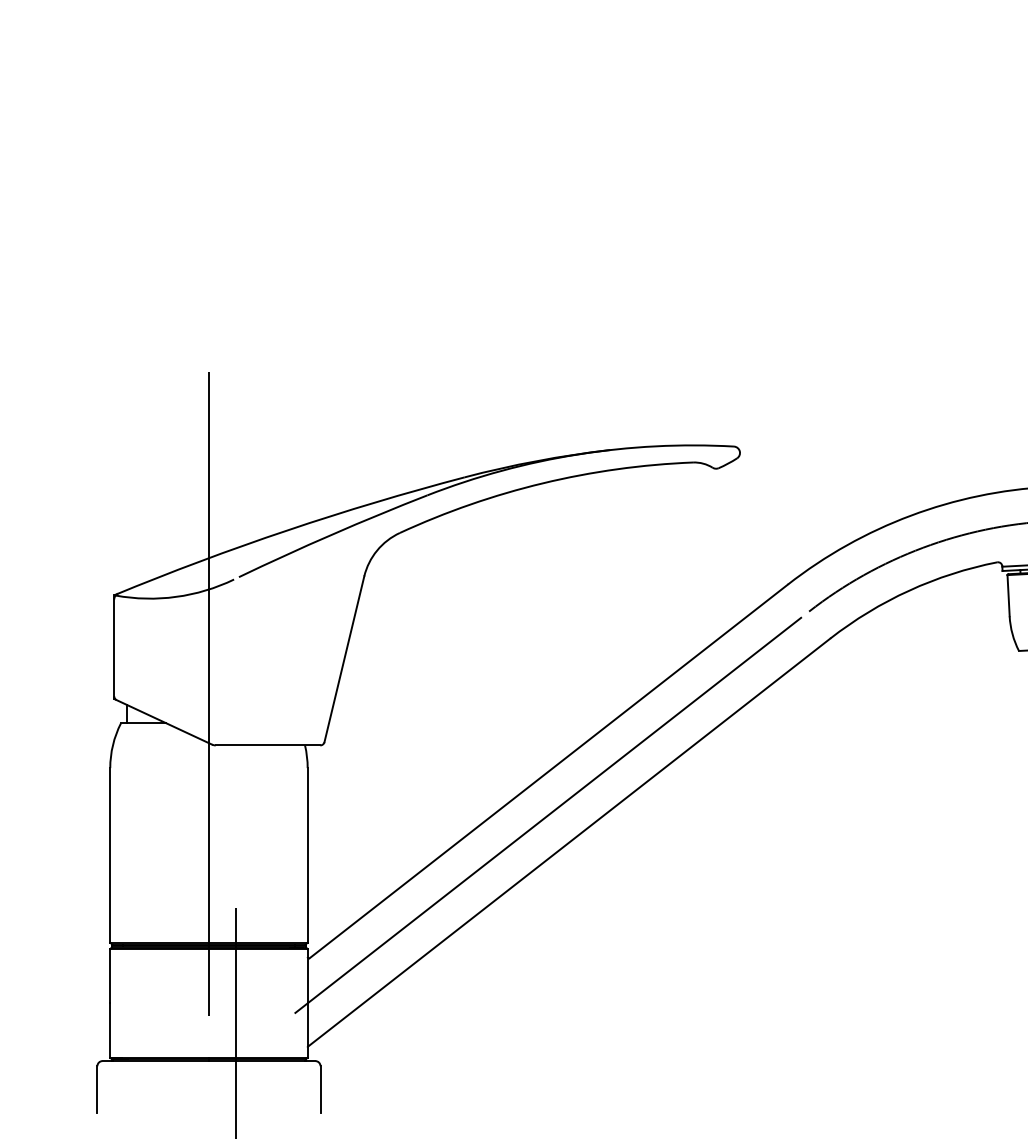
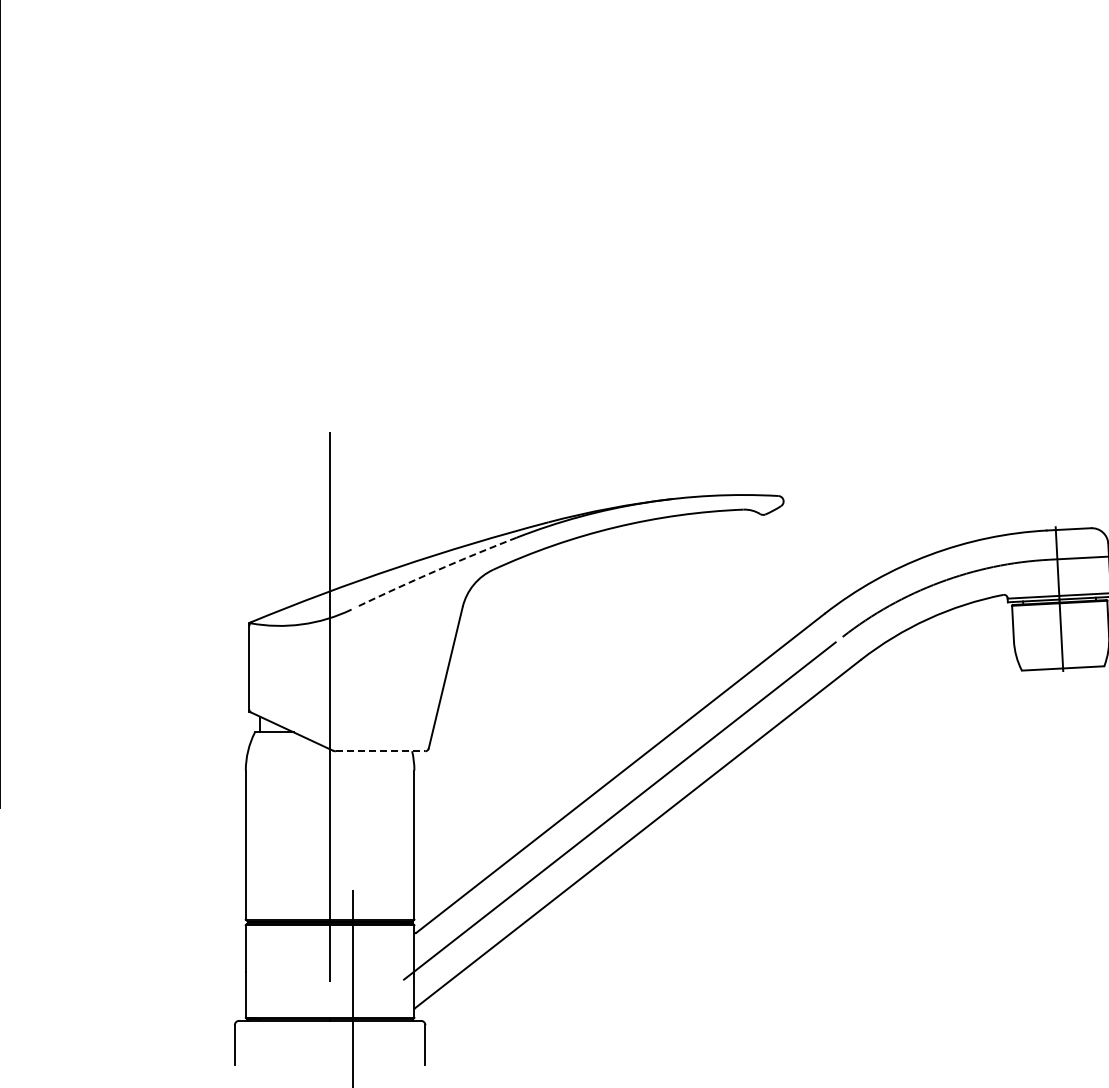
arc: (332, 534) -> (435, 571), solid -> dashed
line: (267, 745) -> (380, 751), solid -> dashed

